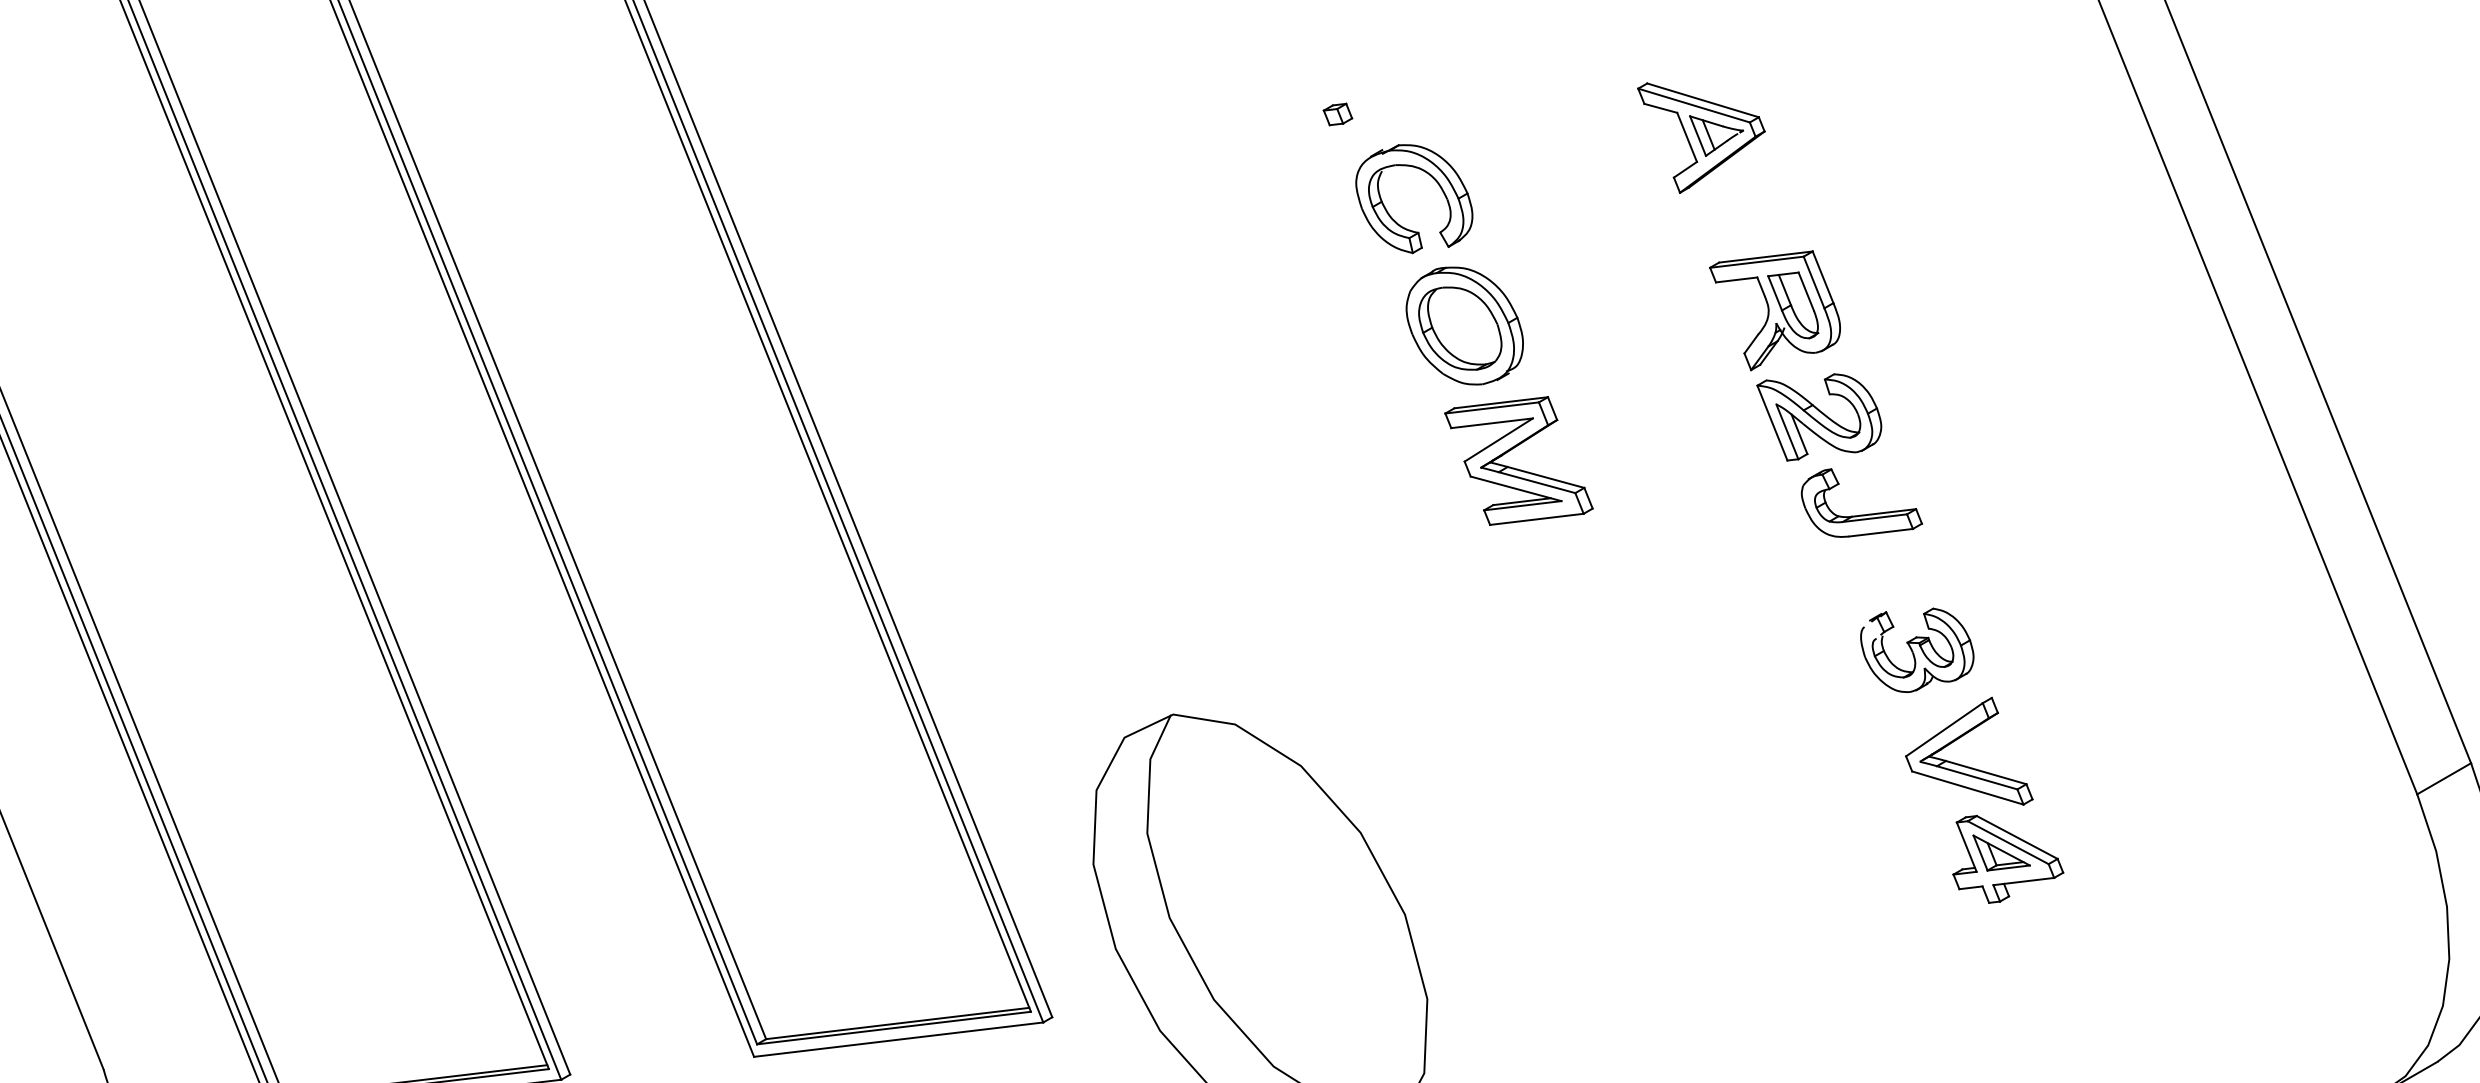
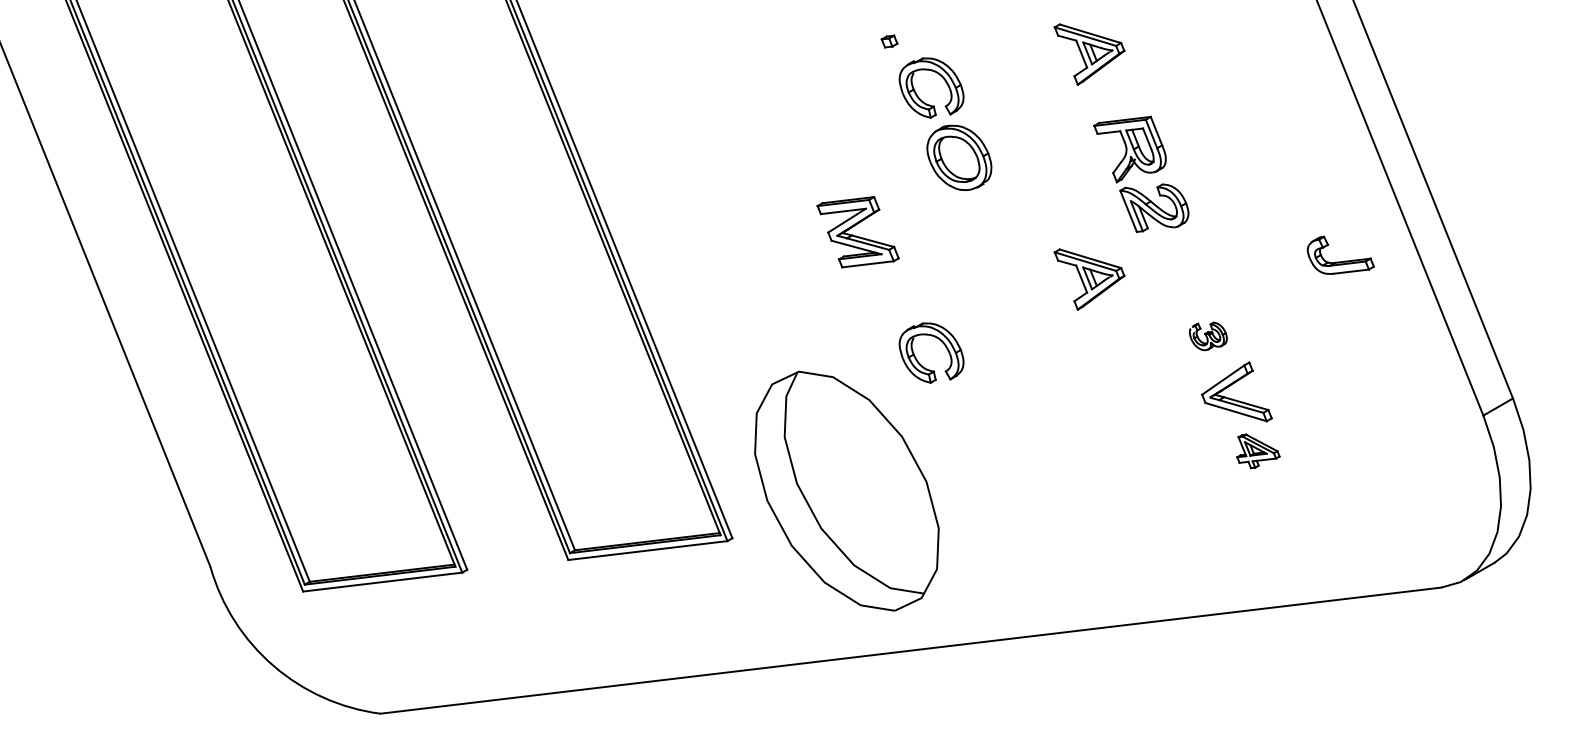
part: (1517, 461) -> (857, 232), moved
part: (1861, 514) -> (1340, 261), moved
part: (1701, 546) -> (1089, 279), added
part: (1917, 650) -> (1208, 336), size x0.6
part: (1432, 661) -> (941, 342), added
part: (2008, 859) -> (1258, 451), size x0.7

